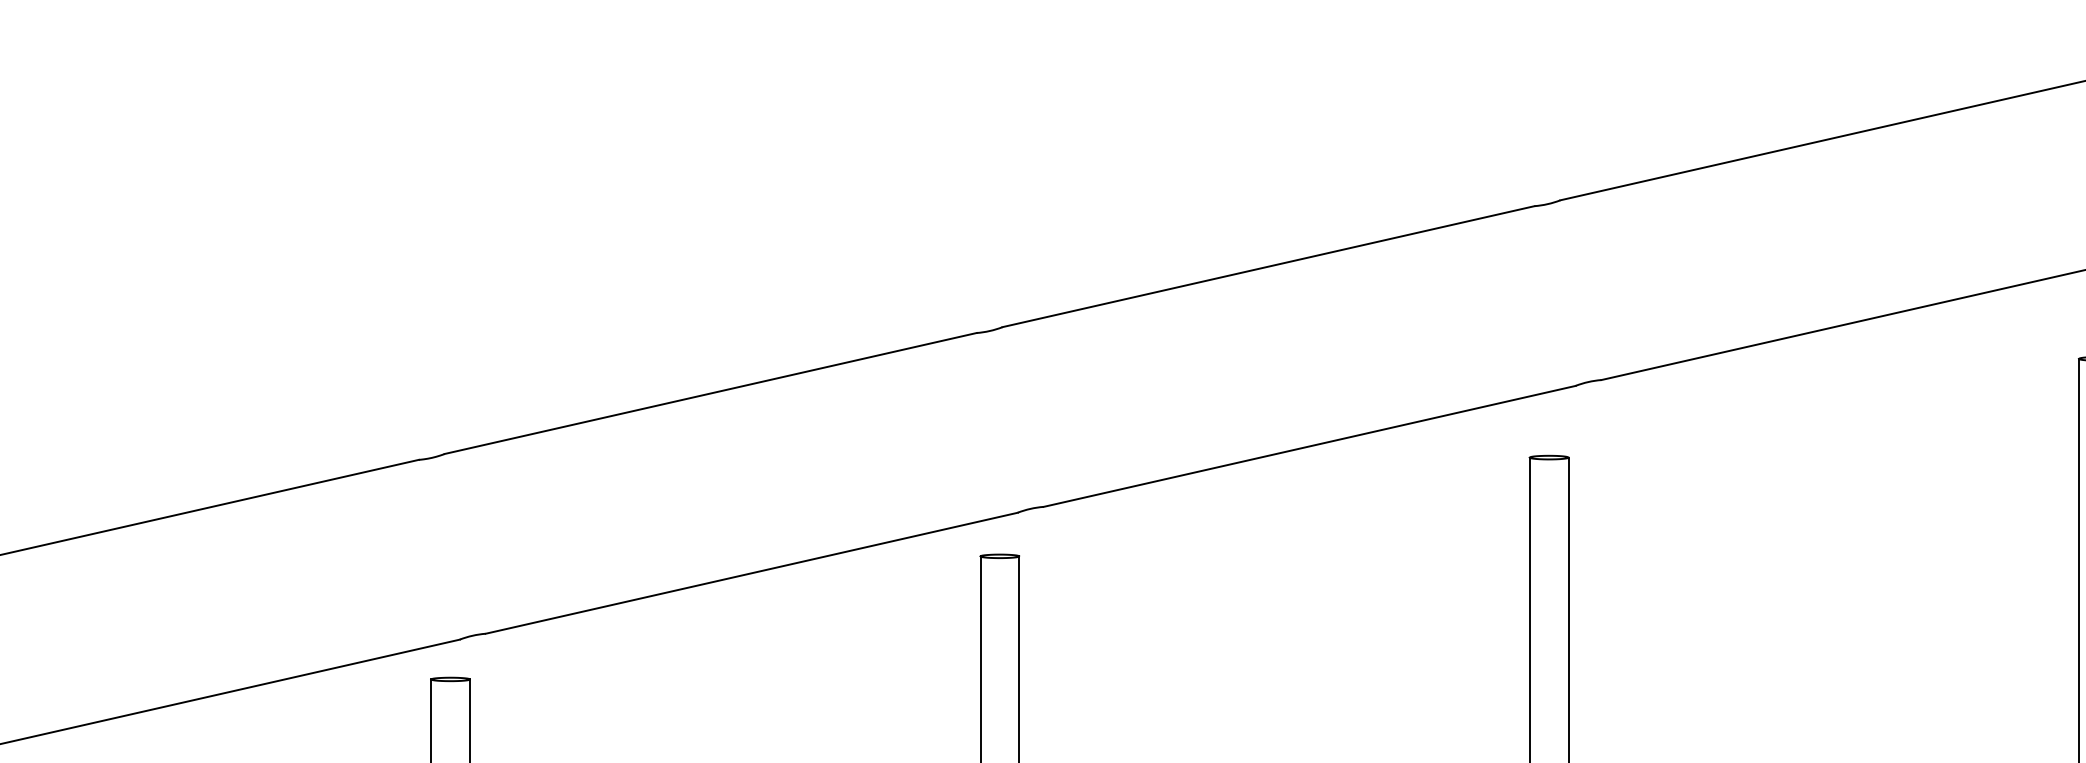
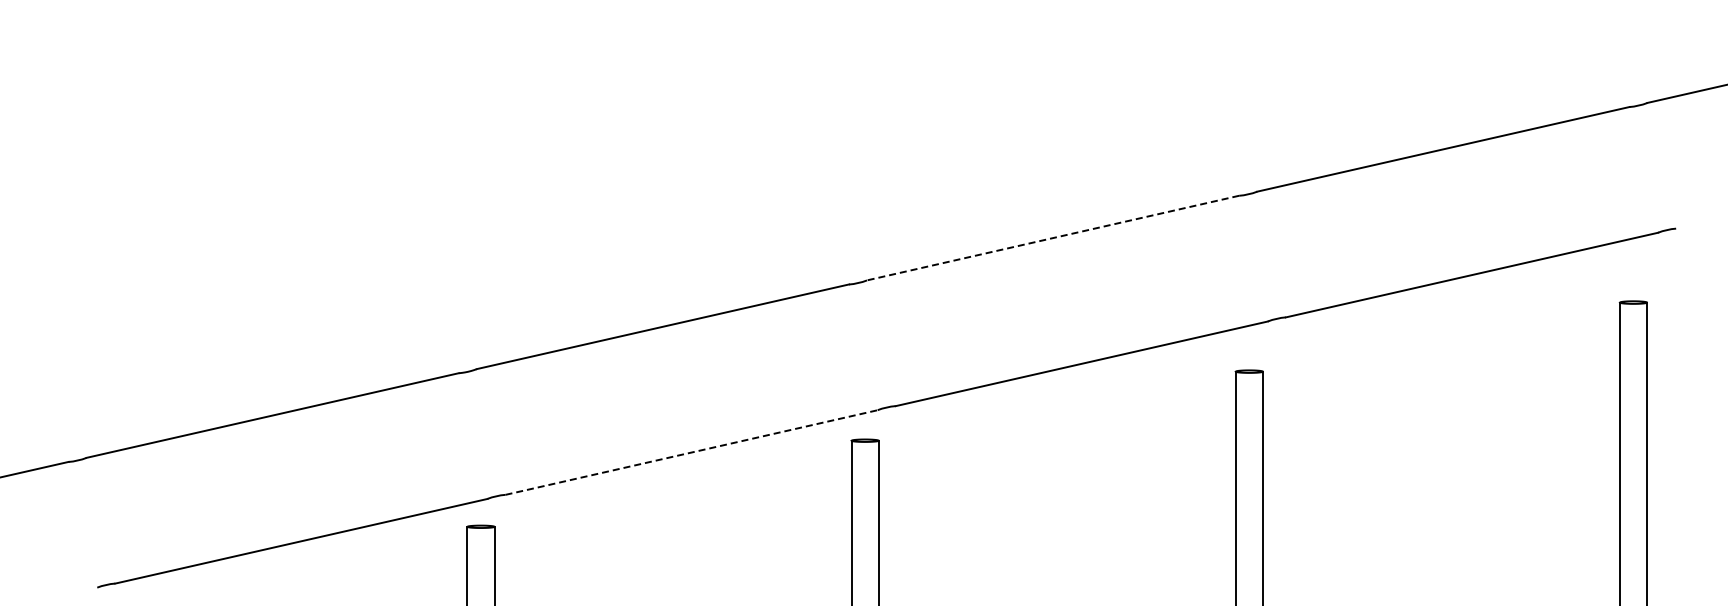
line: (1269, 267) -> (1053, 238), solid -> dashed
line: (751, 573) -> (691, 452), solid -> dashed

